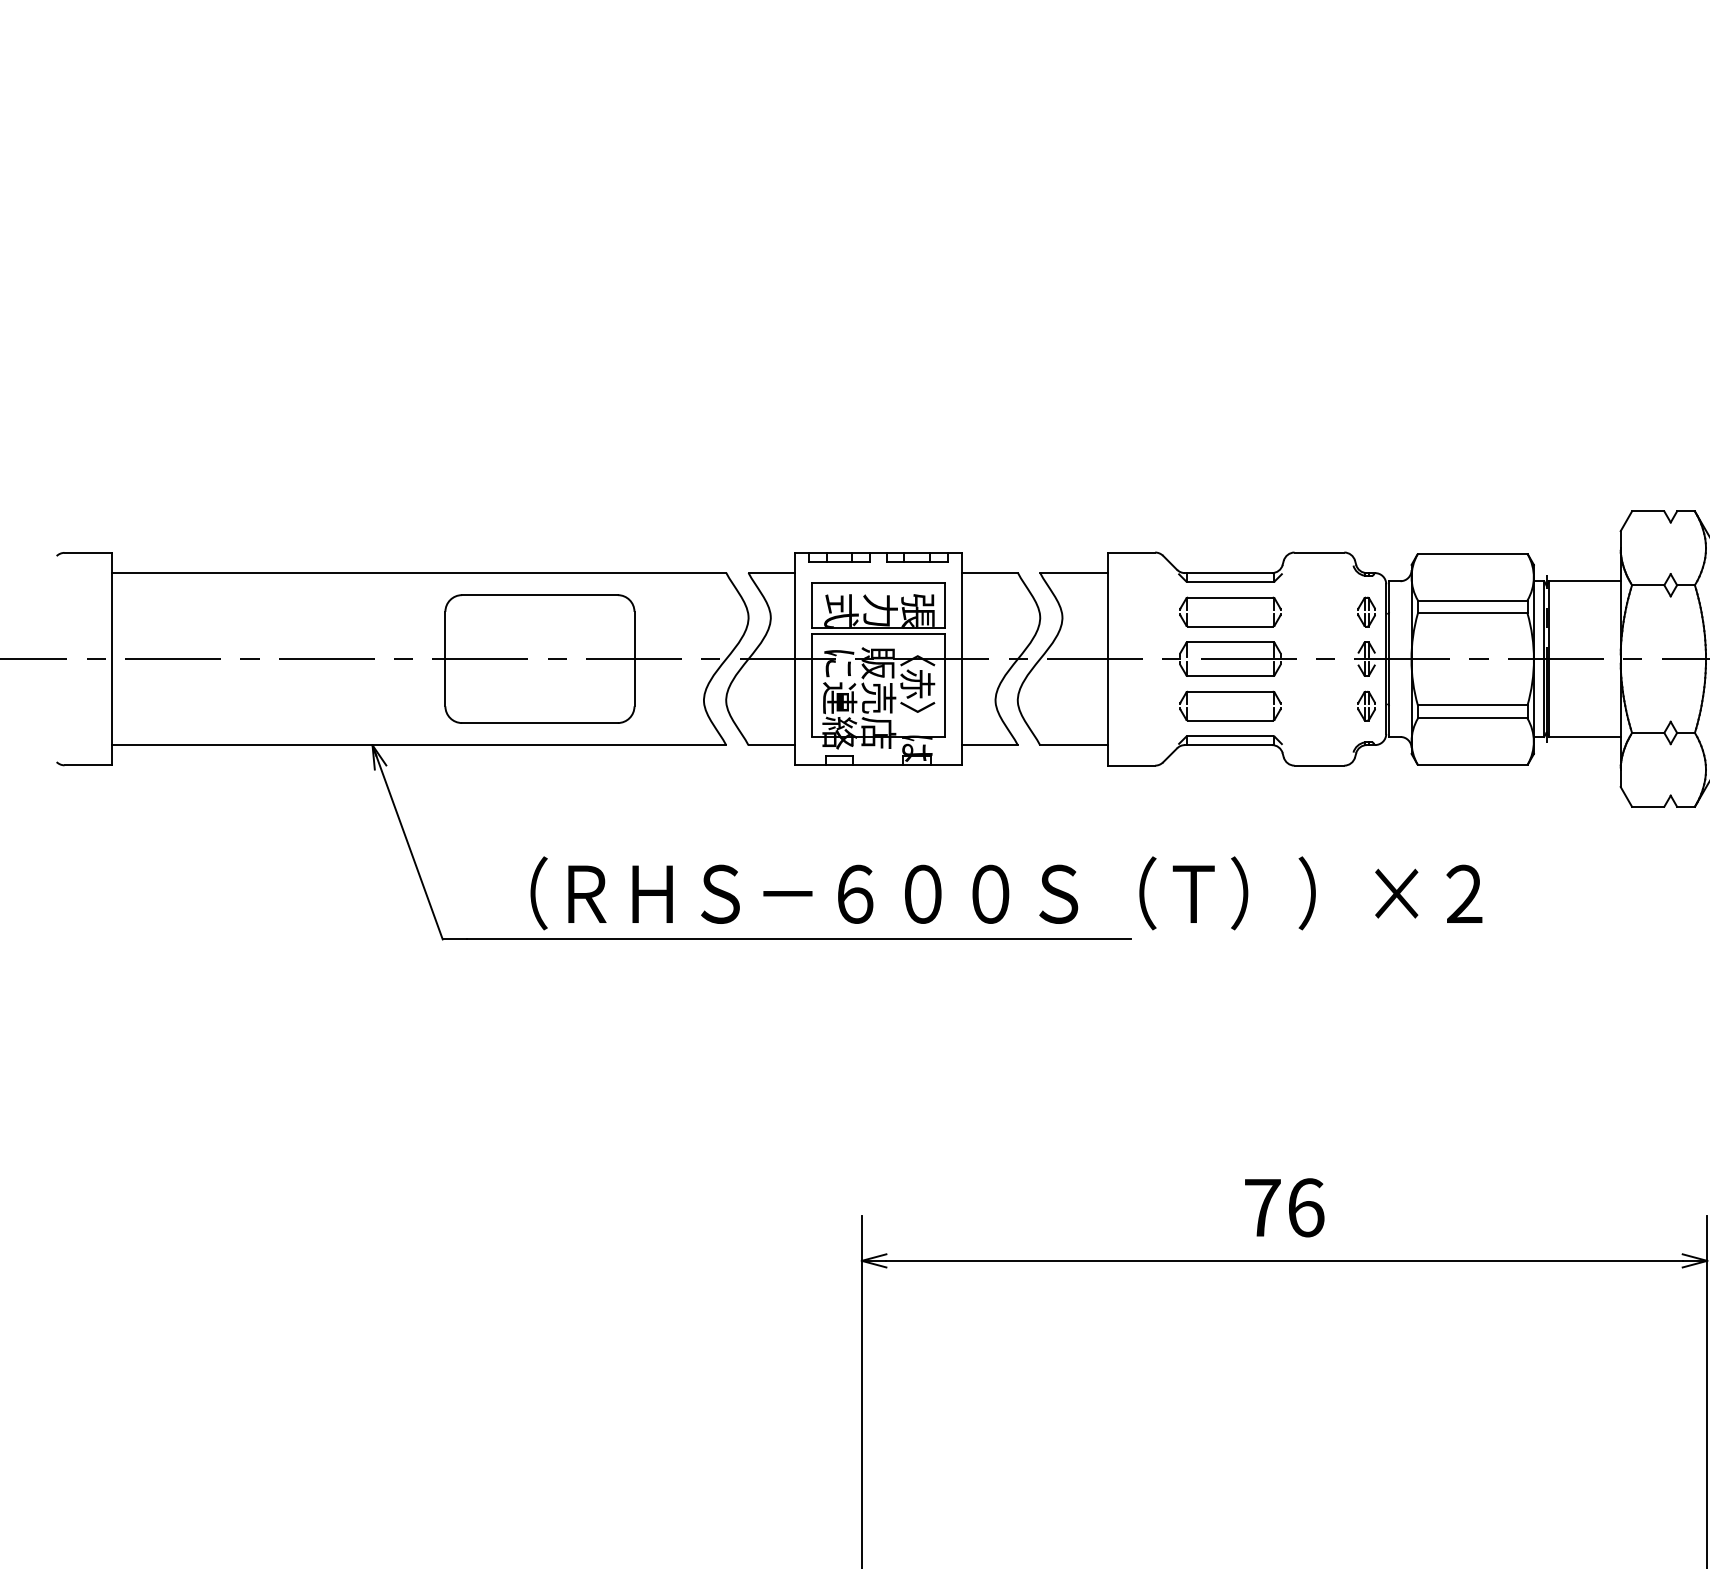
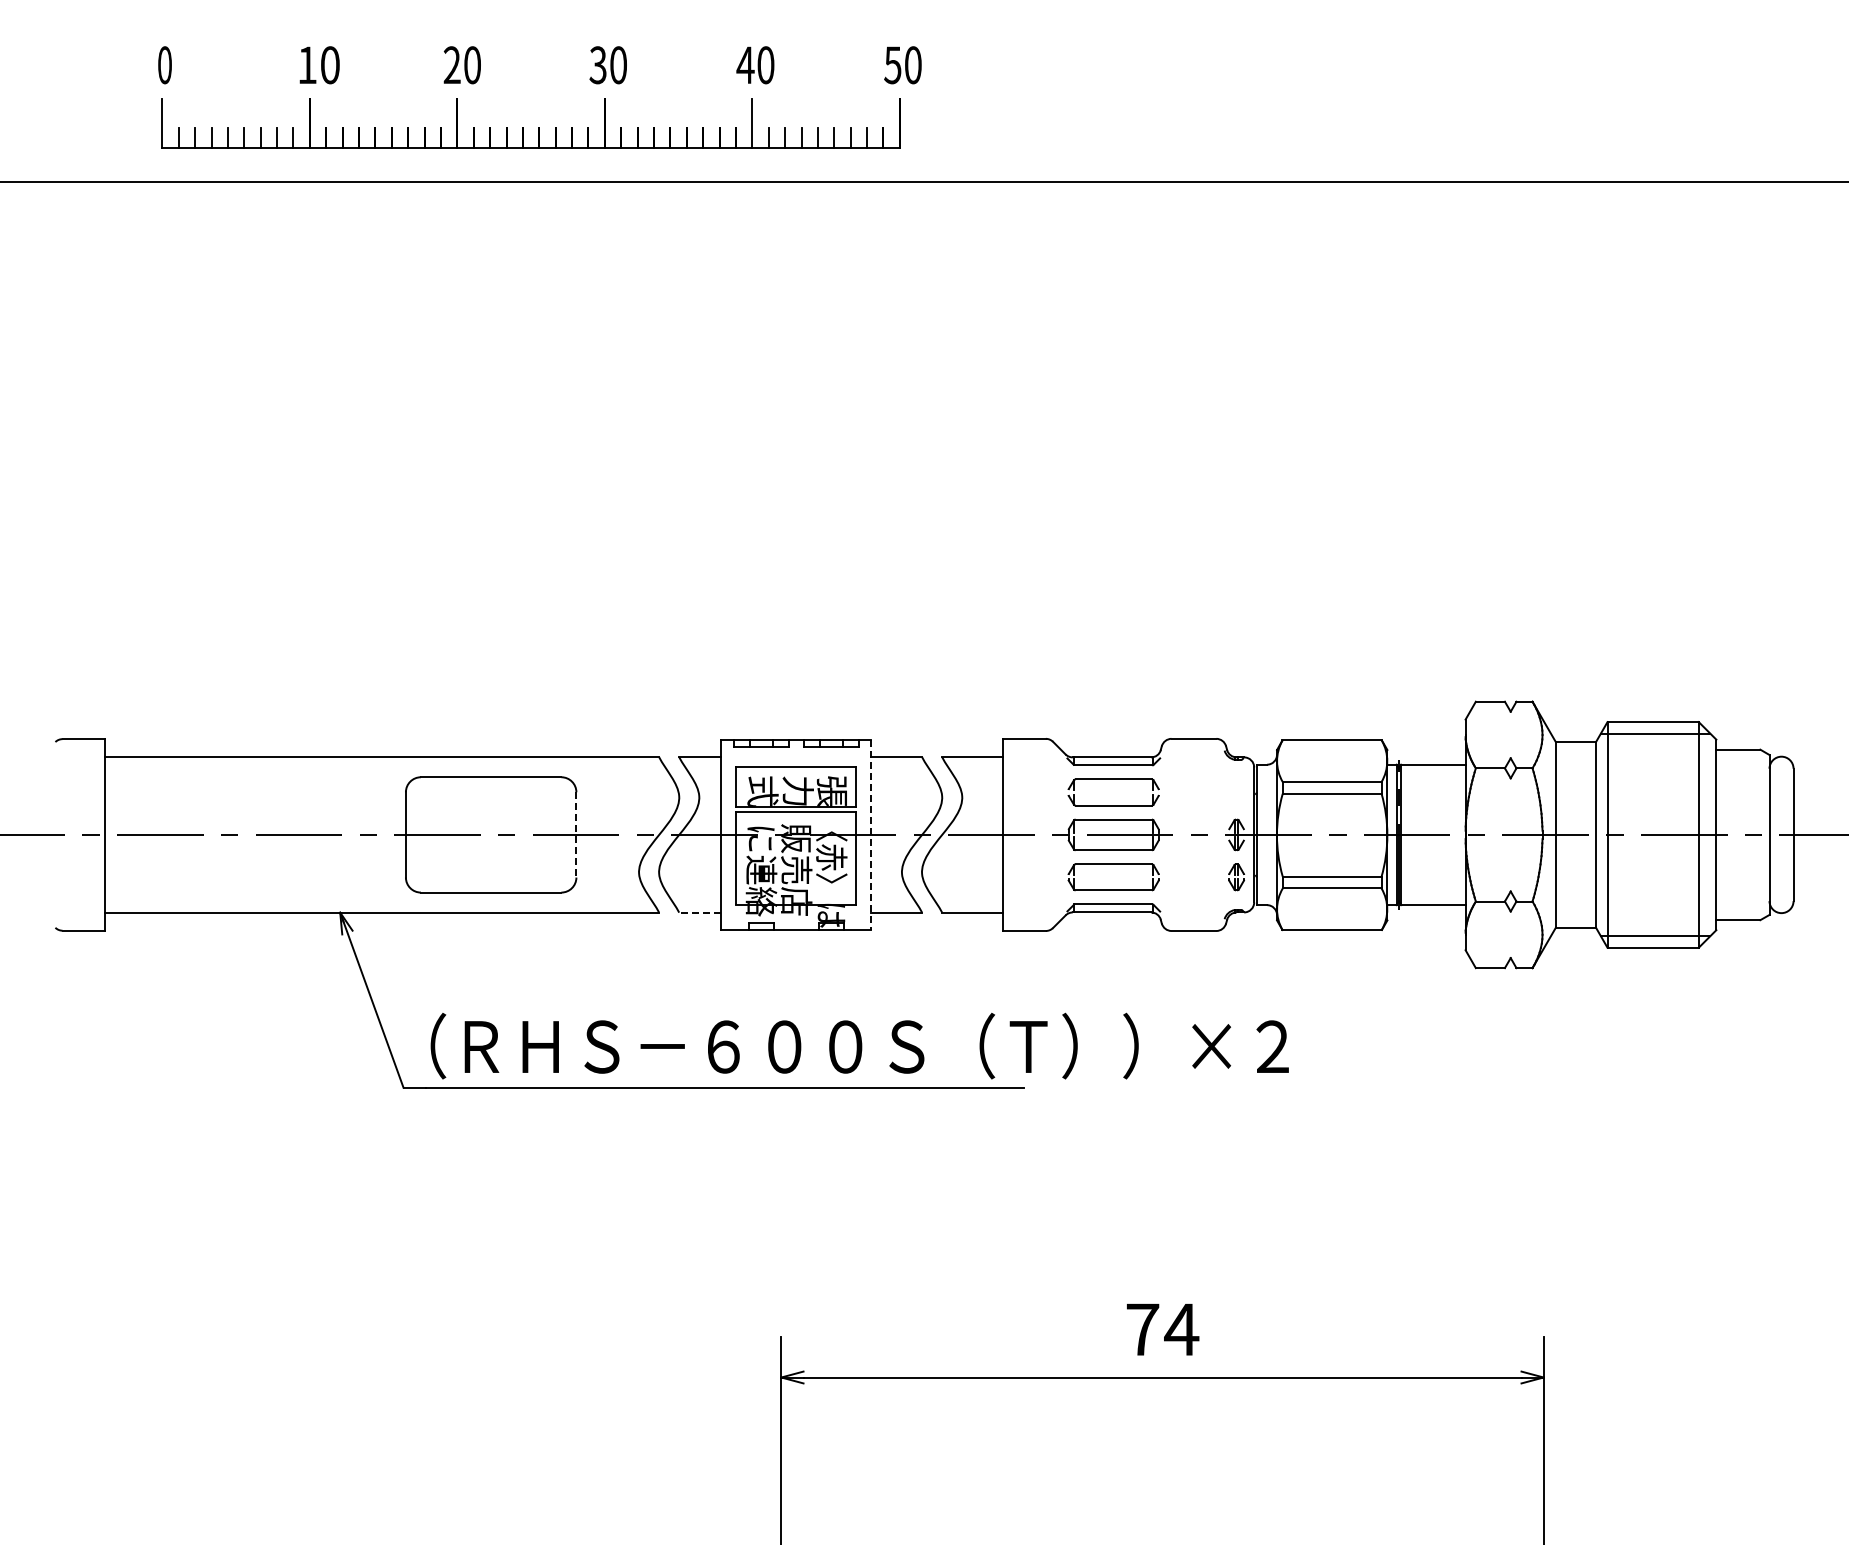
part: (1366, 612) -> (1236, 792), removed
line: (634, 658) -> (576, 834), solid -> dashed
line: (961, 659) -> (871, 835), solid -> dashed
line: (772, 745) -> (700, 912), solid -> dashed
text: (1006, 892) -> (859, 1045), moved
text: (1305, 1207) -> (1181, 1329), 76 -> 74

